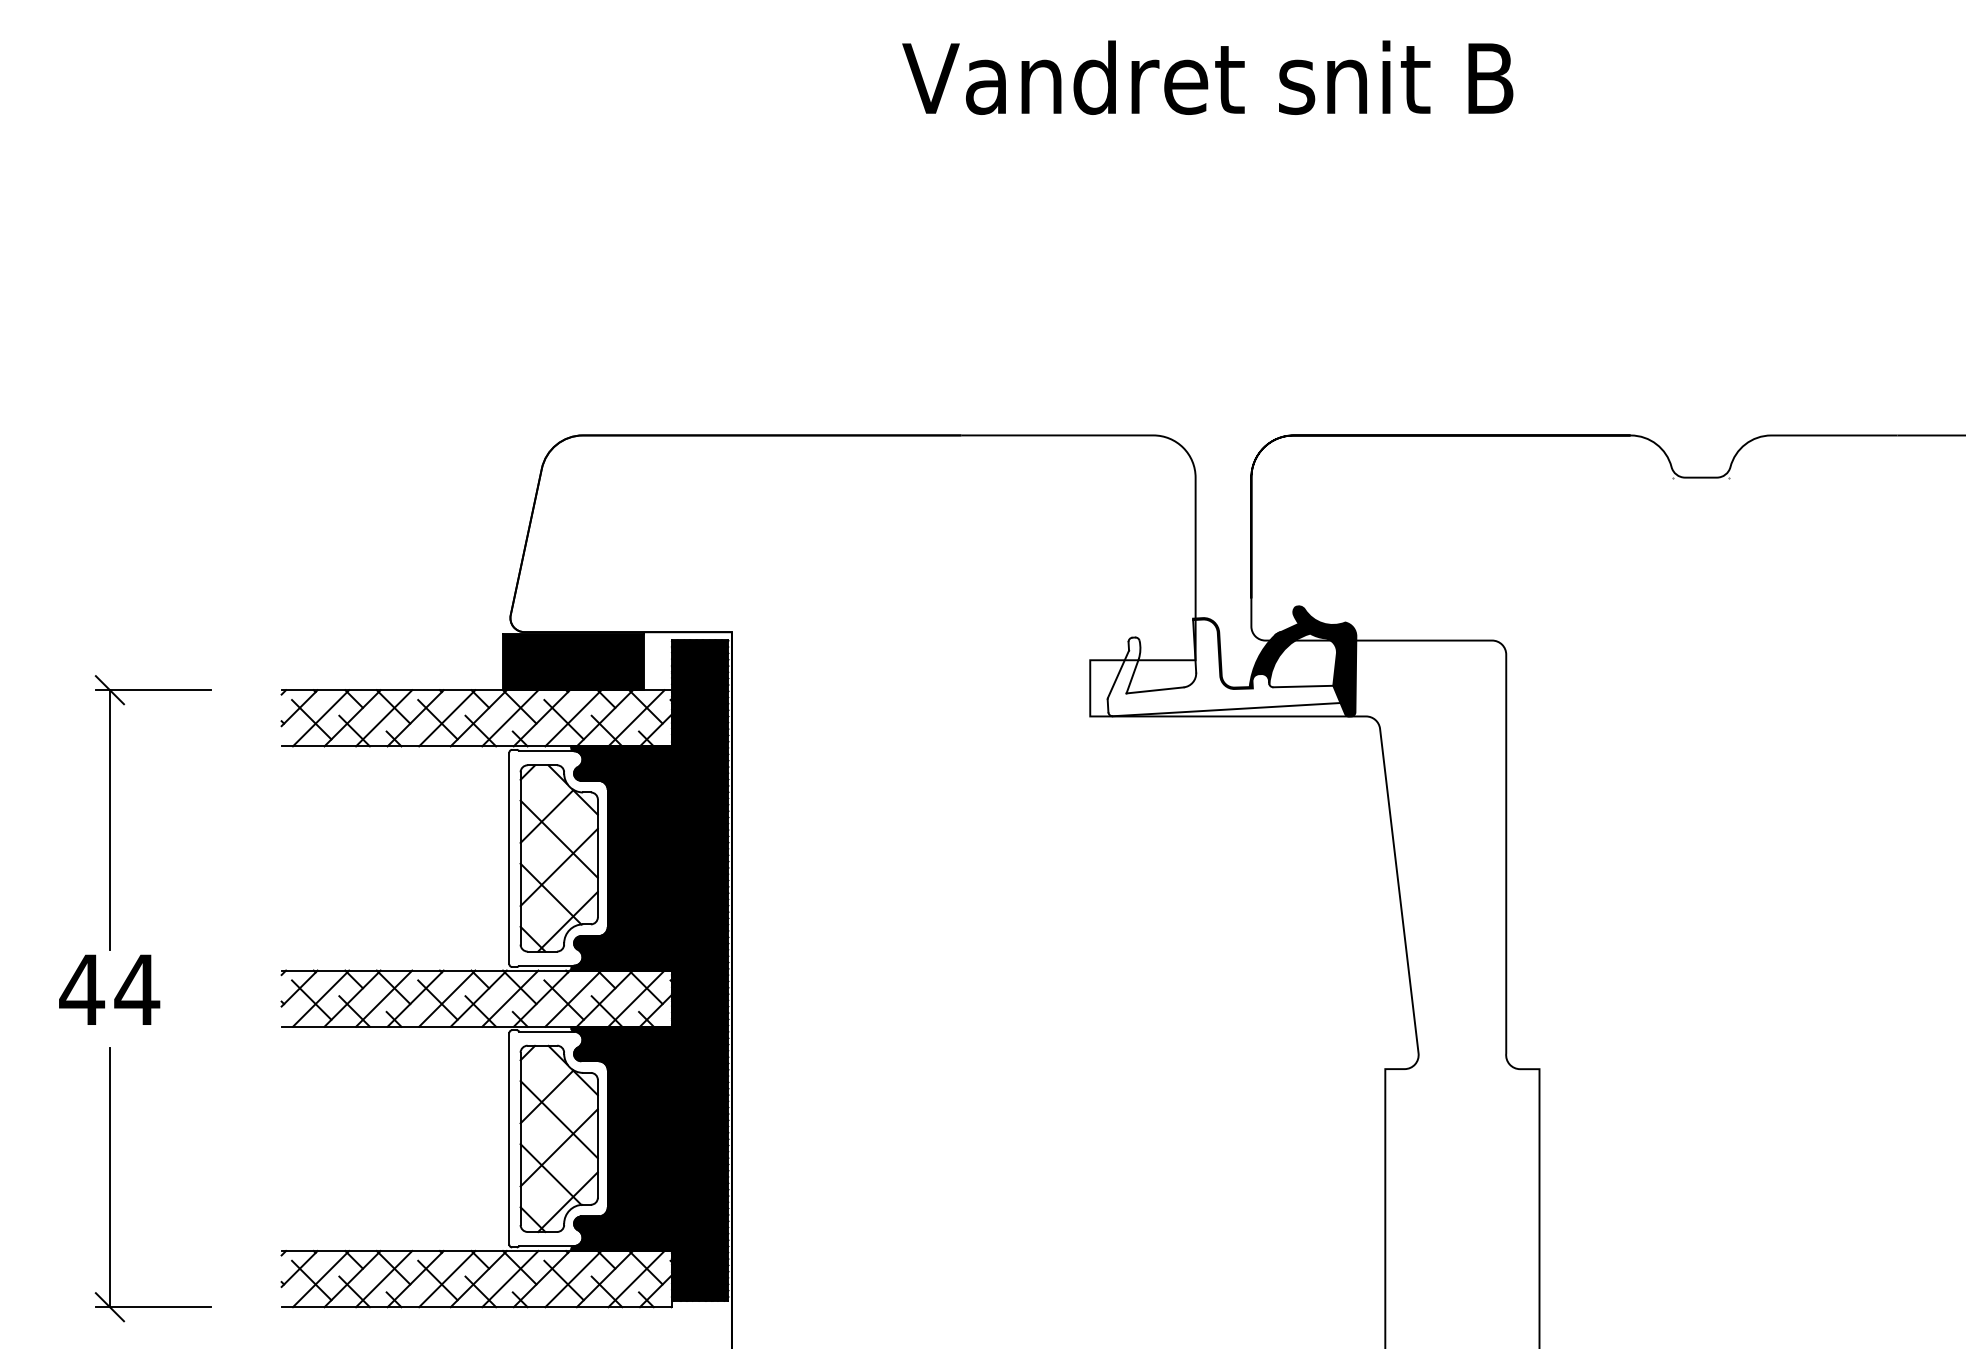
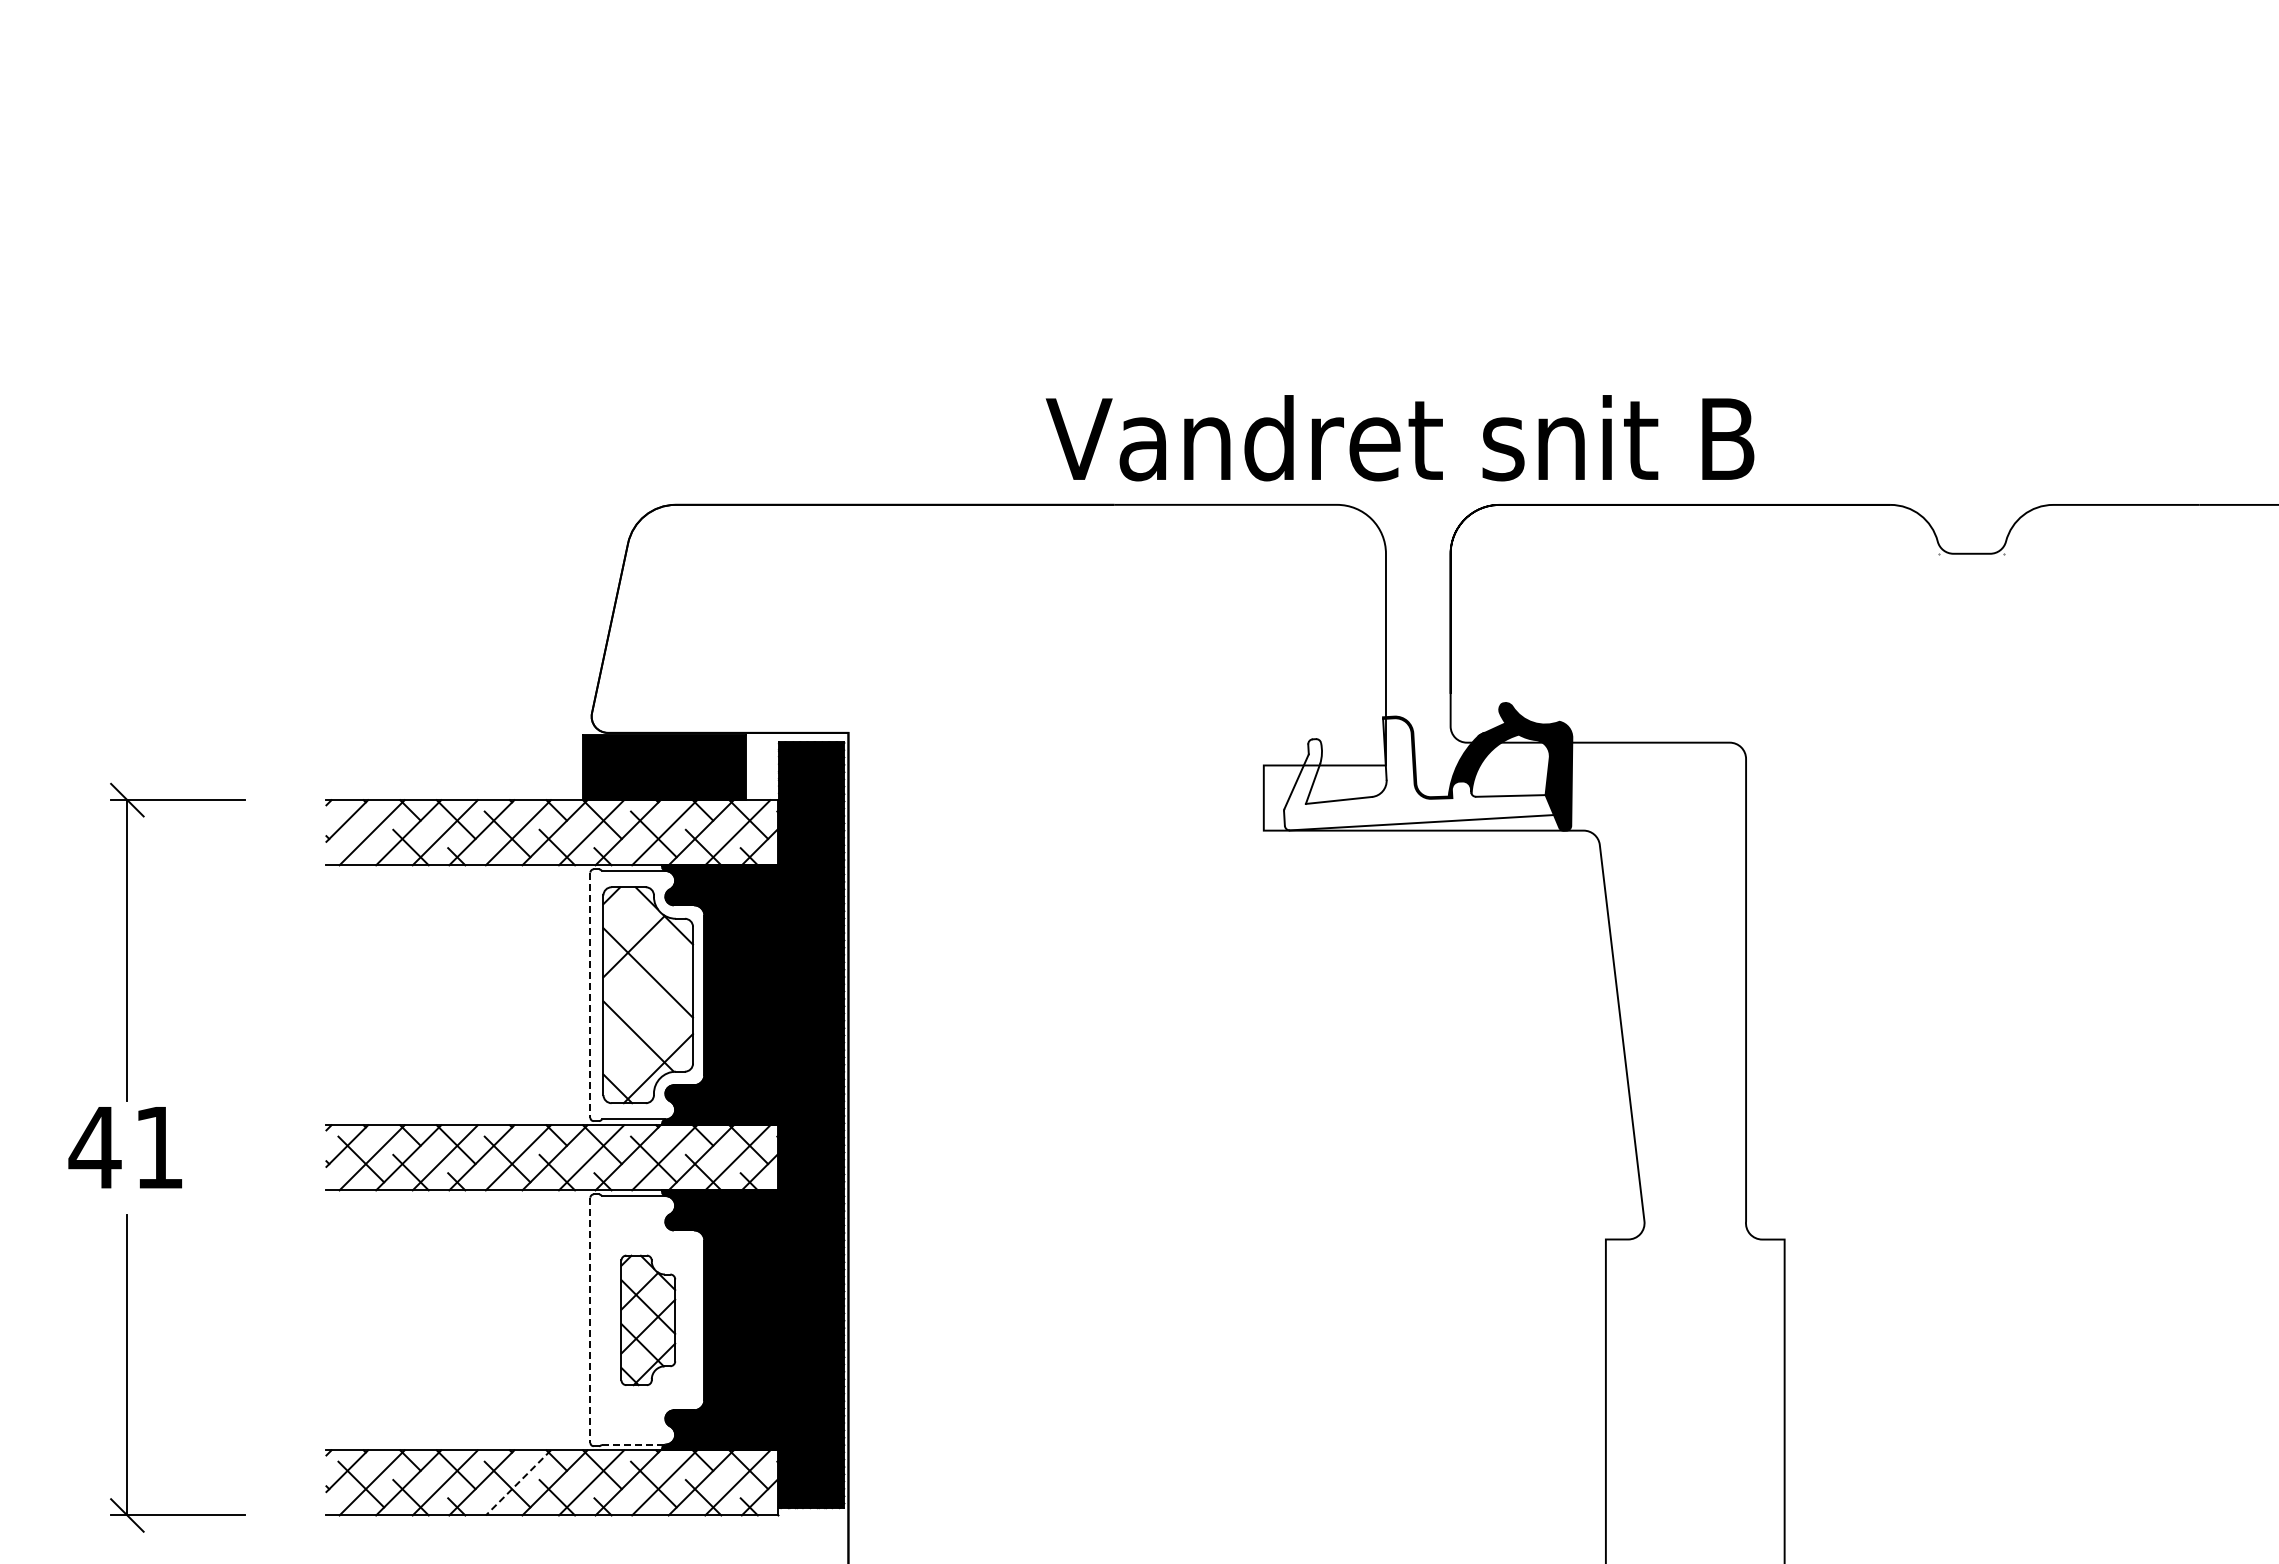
text: (1207, 78) -> (1399, 438), moved
line: (311, 719) -> (361, 834), removed
line: (509, 858) -> (590, 995), solid -> dashed
line: (559, 867) -> (648, 1005), removed
text: (136, 989) -> (158, 1147), 44 -> 41
line: (509, 1139) -> (590, 1320), solid -> dashed
part: (559, 1139) -> (648, 1320), size x0.6
line: (546, 1245) -> (633, 1444), solid -> dashed
line: (447, 1279) -> (518, 1483), solid -> dashed

